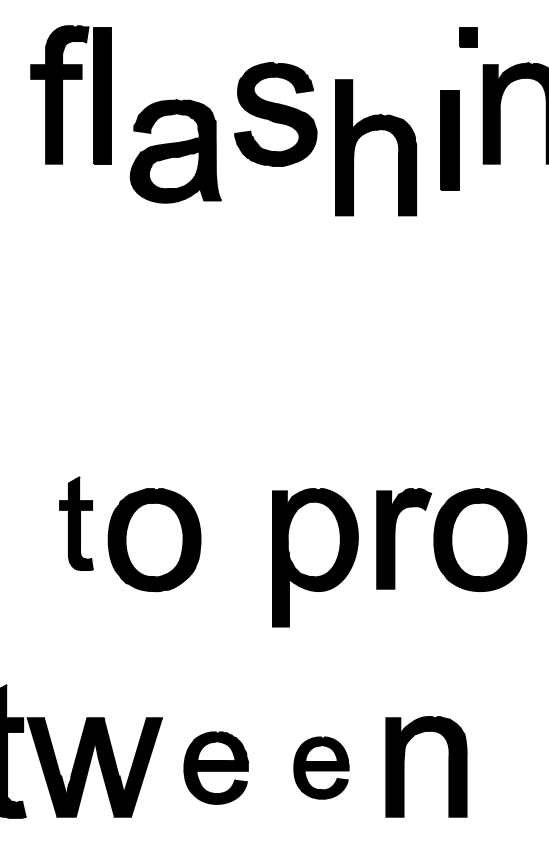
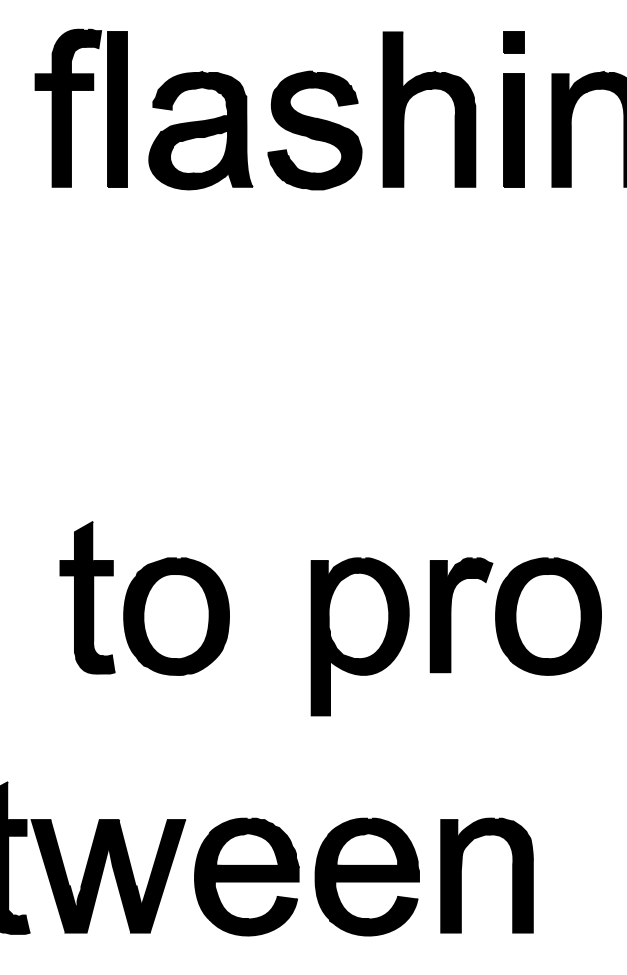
part: (468, 37) -> (513, 42), moved
part: (370, 131) -> (423, 91), moved
part: (449, 140) -> (513, 130), moved
part: (175, 151) -> (200, 130), moved
part: (76, 523) -> (87, 597), size x1.43
part: (215, 767) -> (246, 876), size x1.43
part: (320, 767) -> (366, 876), size x1.67

